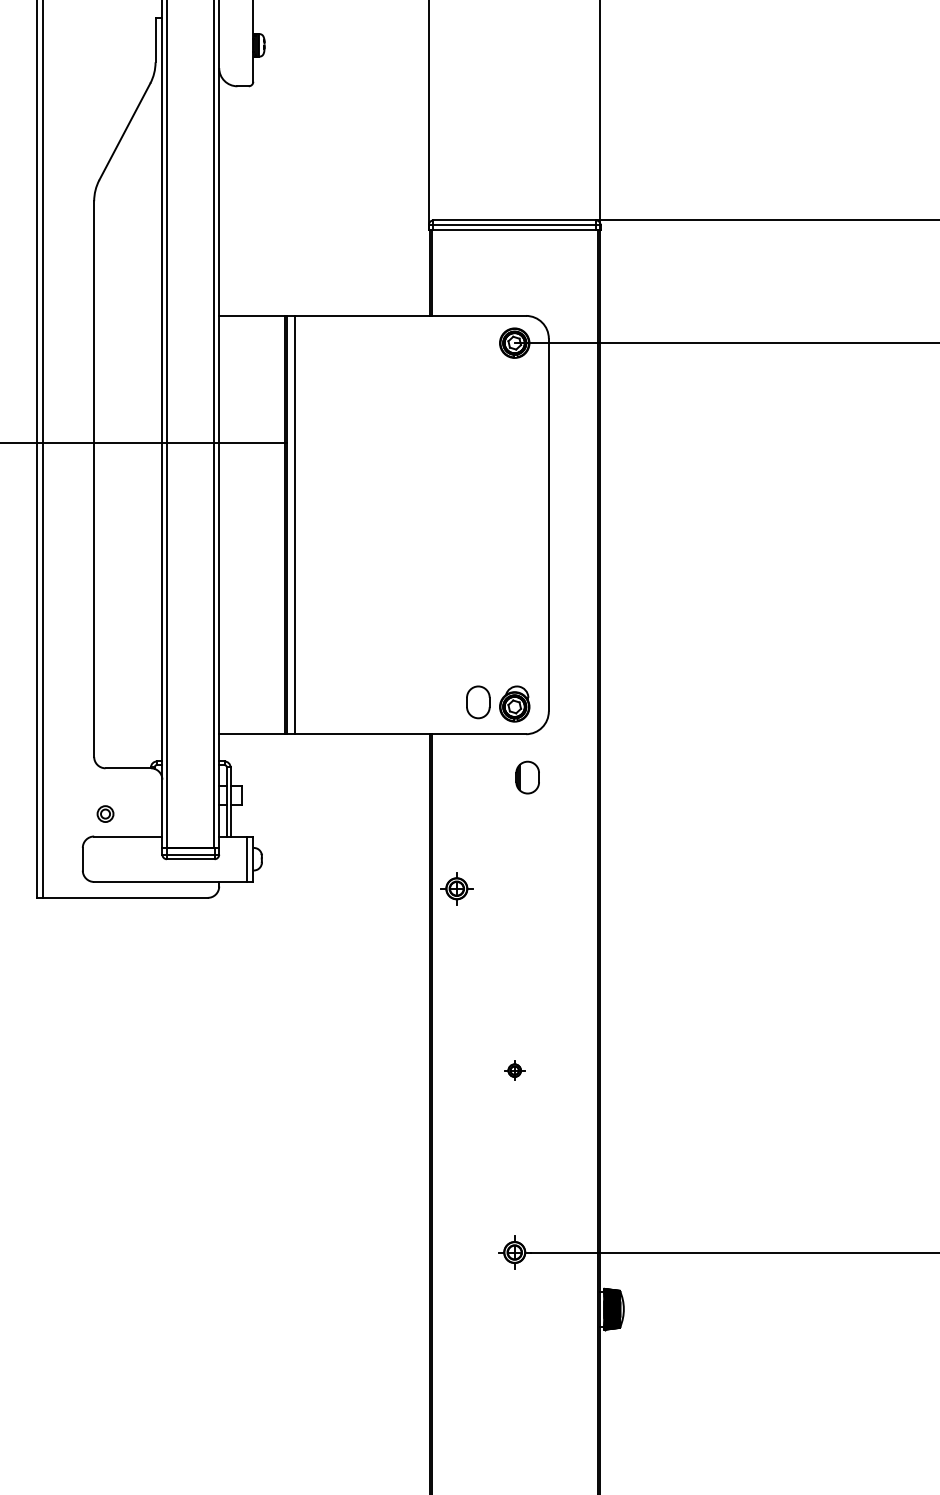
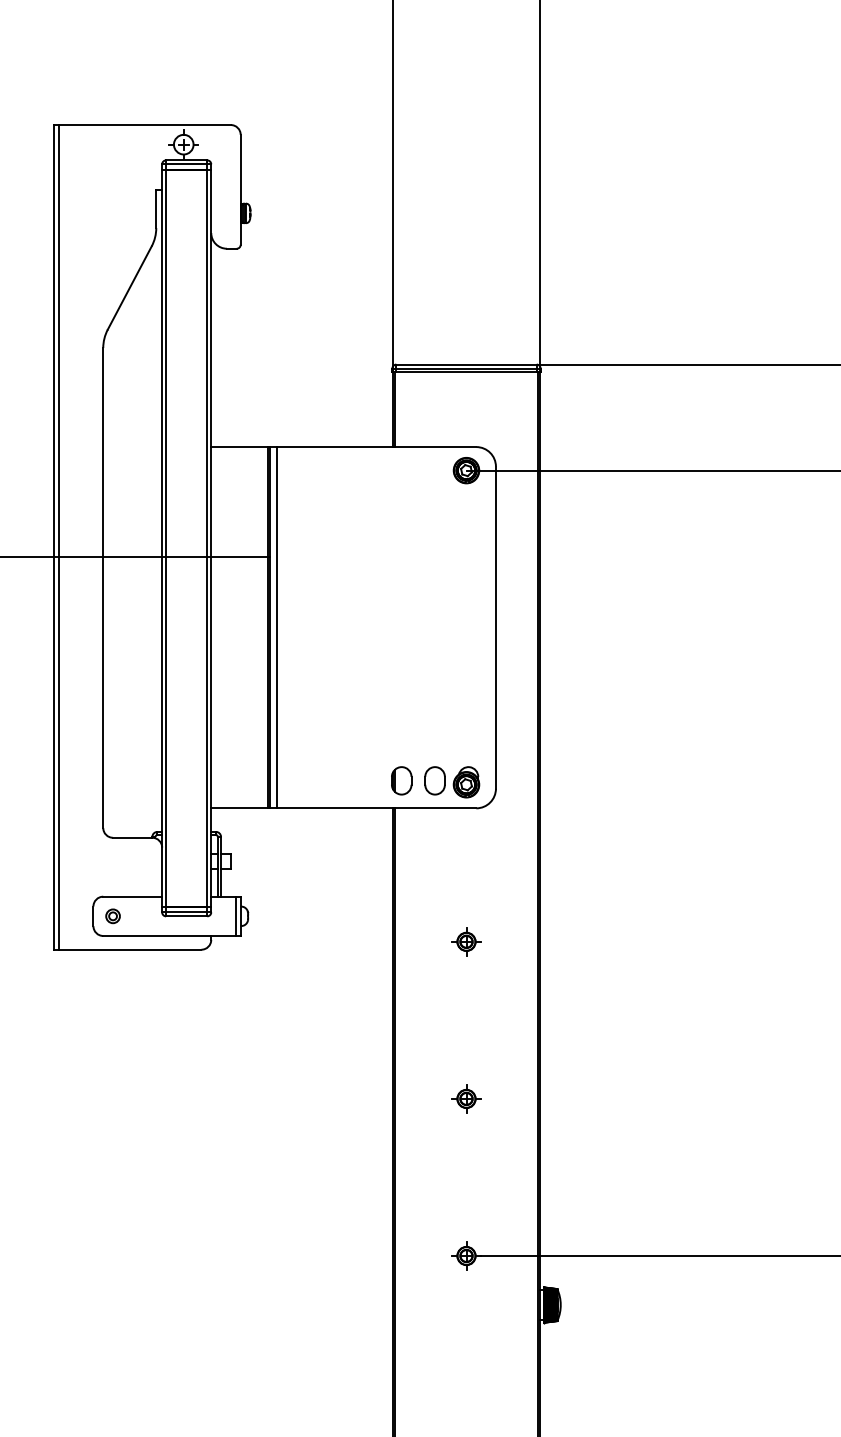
part: (527, 777) -> (401, 780), moved
part: (104, 814) -> (112, 916), moved
part: (456, 888) -> (466, 941), moved
part: (514, 1070) -> (466, 1098), size x1.67

